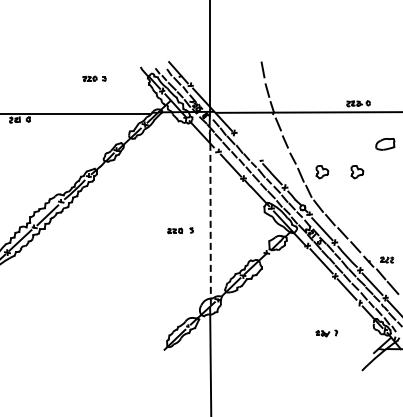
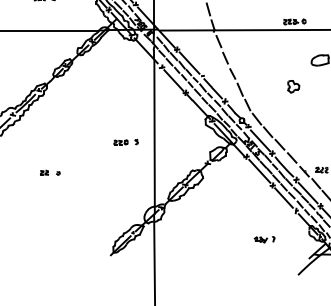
line: (247, 146) -> (189, 62), added
part: (322, 172) -> (260, 87), removed
line: (210, 225) -> (154, 137), dashed -> solid
part: (100, 262) -> (50, 172), added

